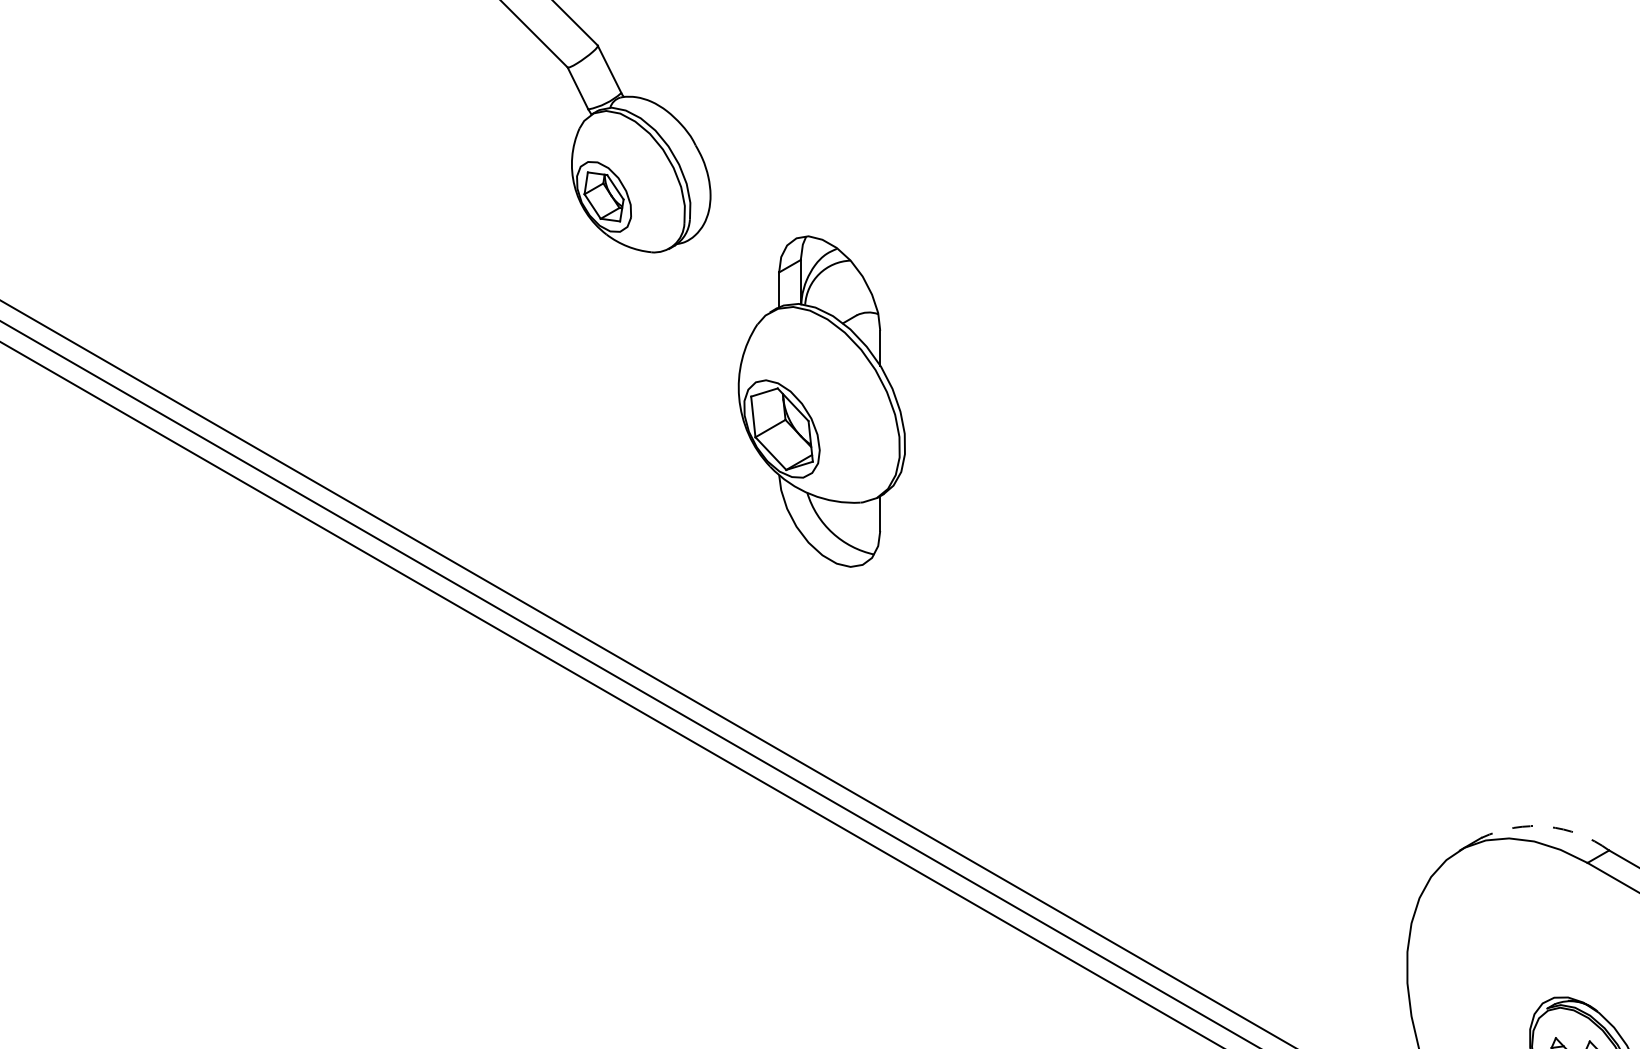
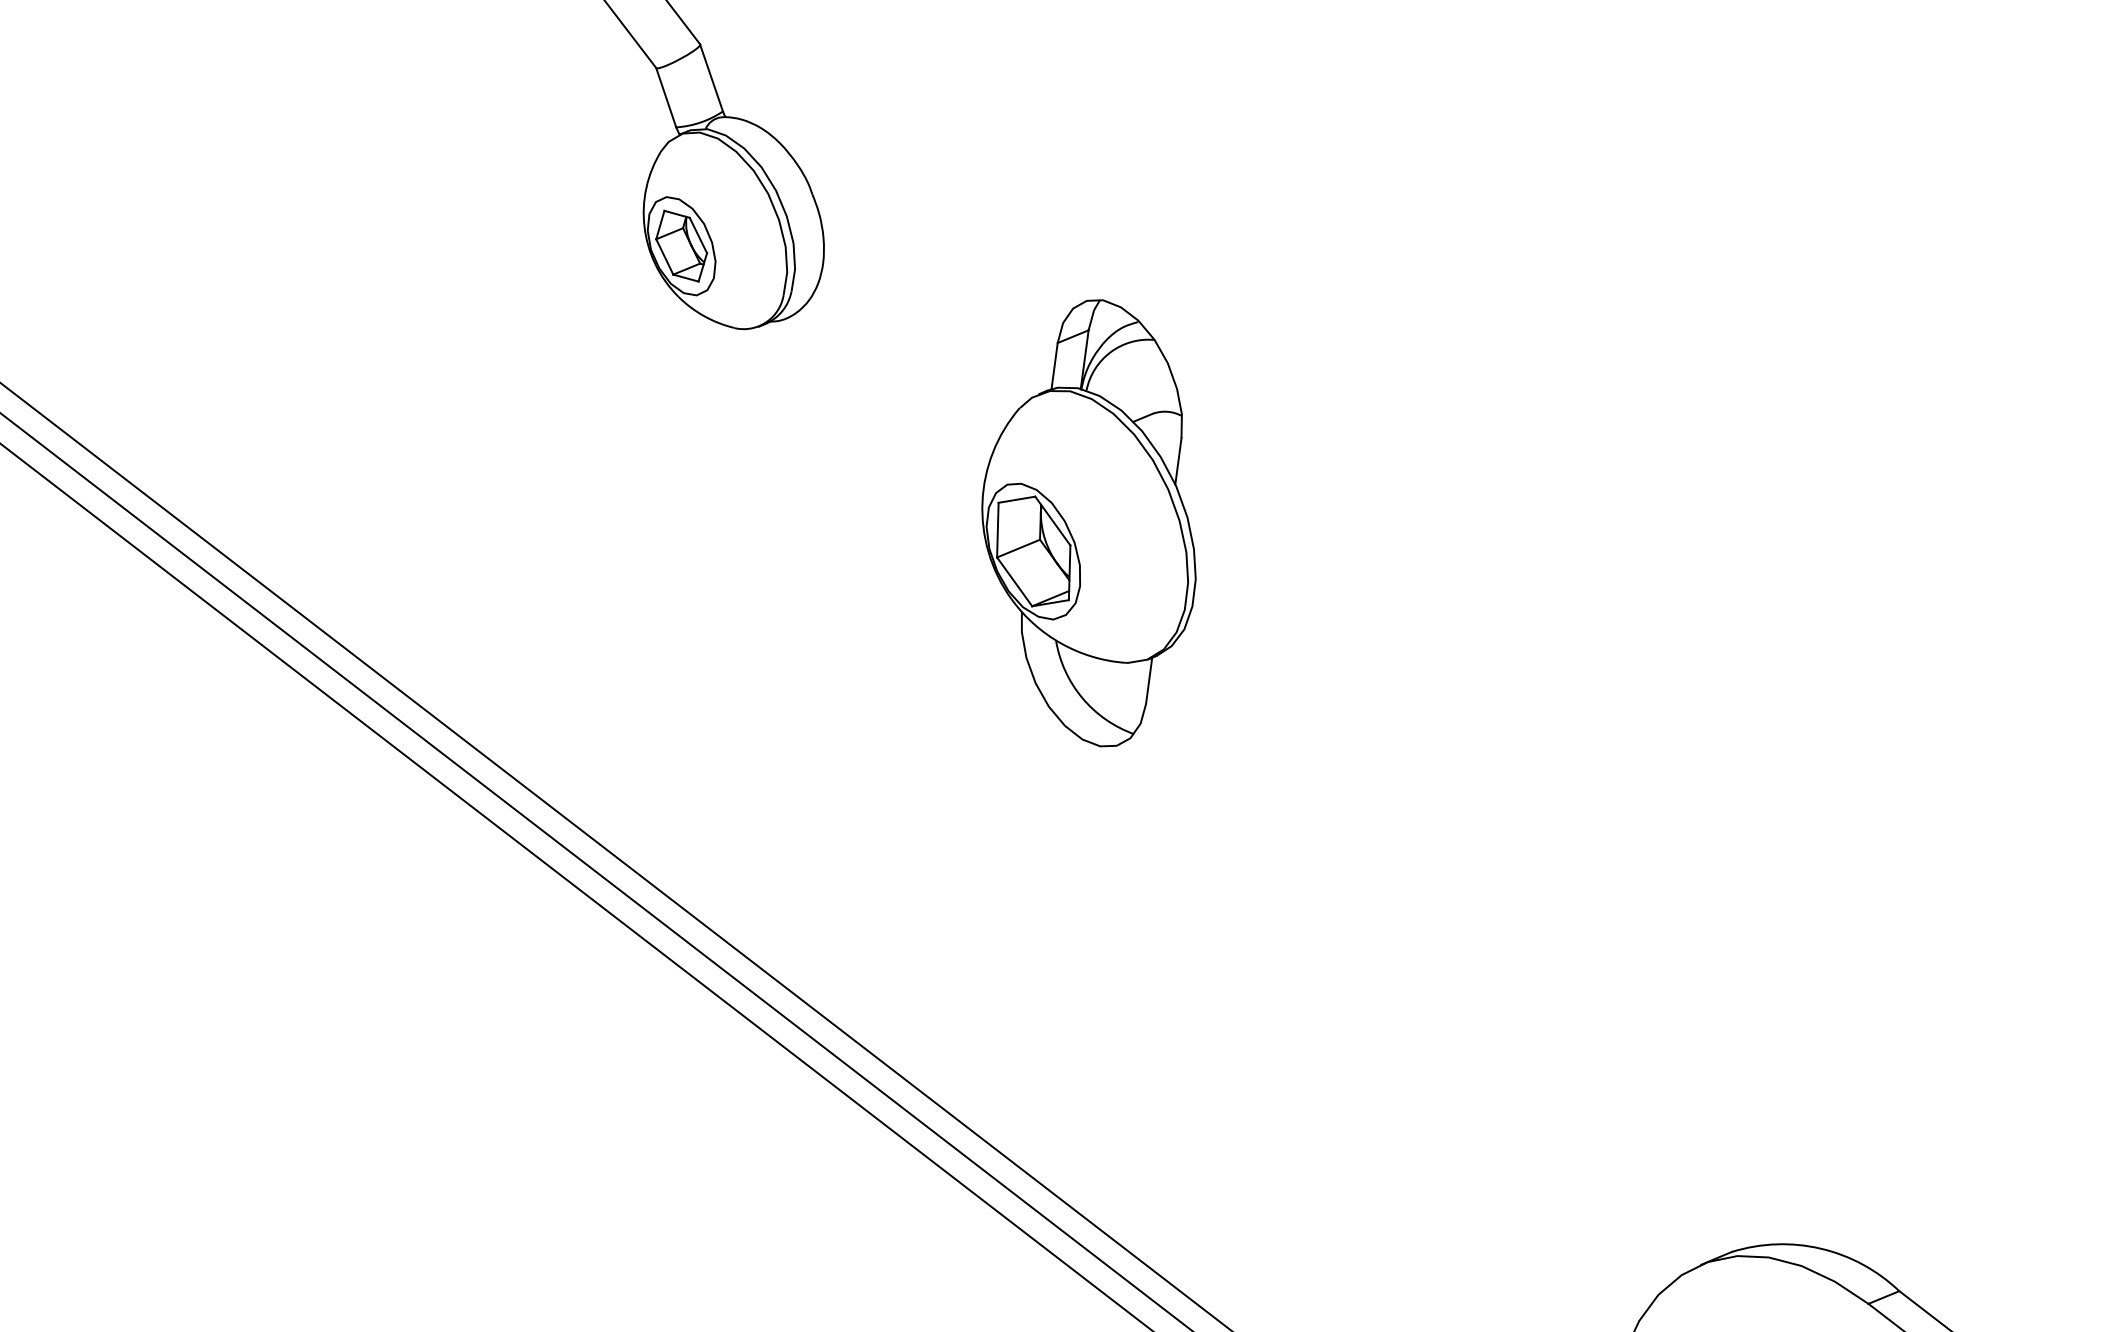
part: (821, 401) -> (1091, 521), moved
arc: (1547, 826) -> (1821, 1248), dashed -> solid

